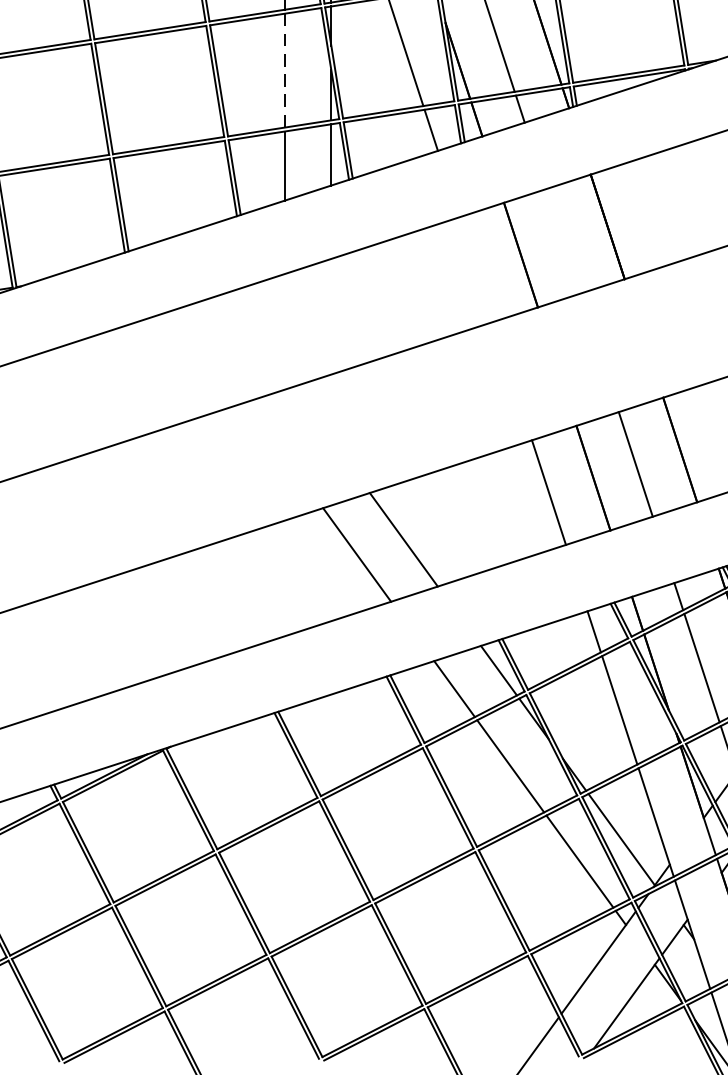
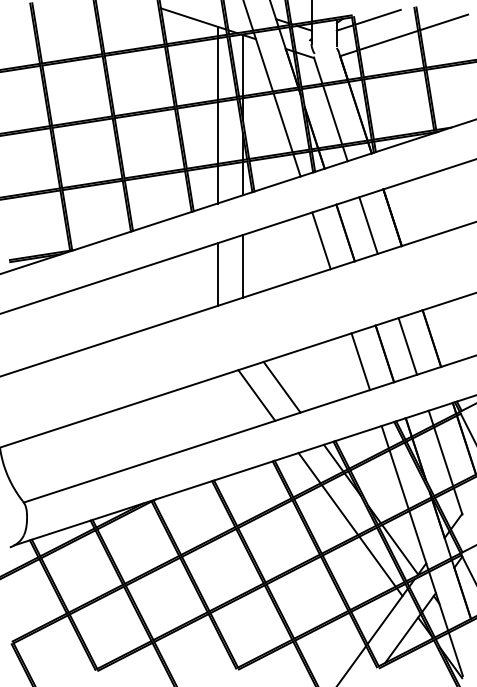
line: (284, 71) -> (217, 133), dashed -> solid
line: (563, 241) -> (368, 225), added
line: (476, 268) -> (321, 240), added
line: (330, 316) -> (242, 266), added
line: (284, 331) -> (217, 274), added

